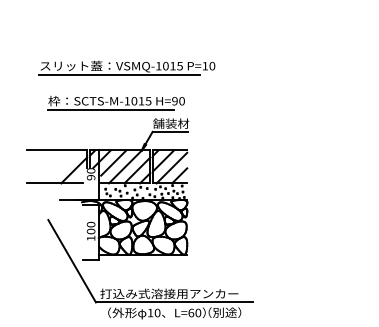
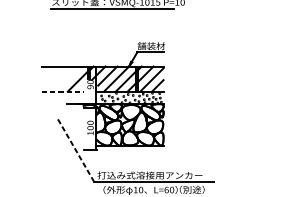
part: (115, 103) -> (109, 30), removed
line: (55, 183) -> (63, 91), solid -> dashed
line: (72, 261) -> (76, 150), solid -> dashed

